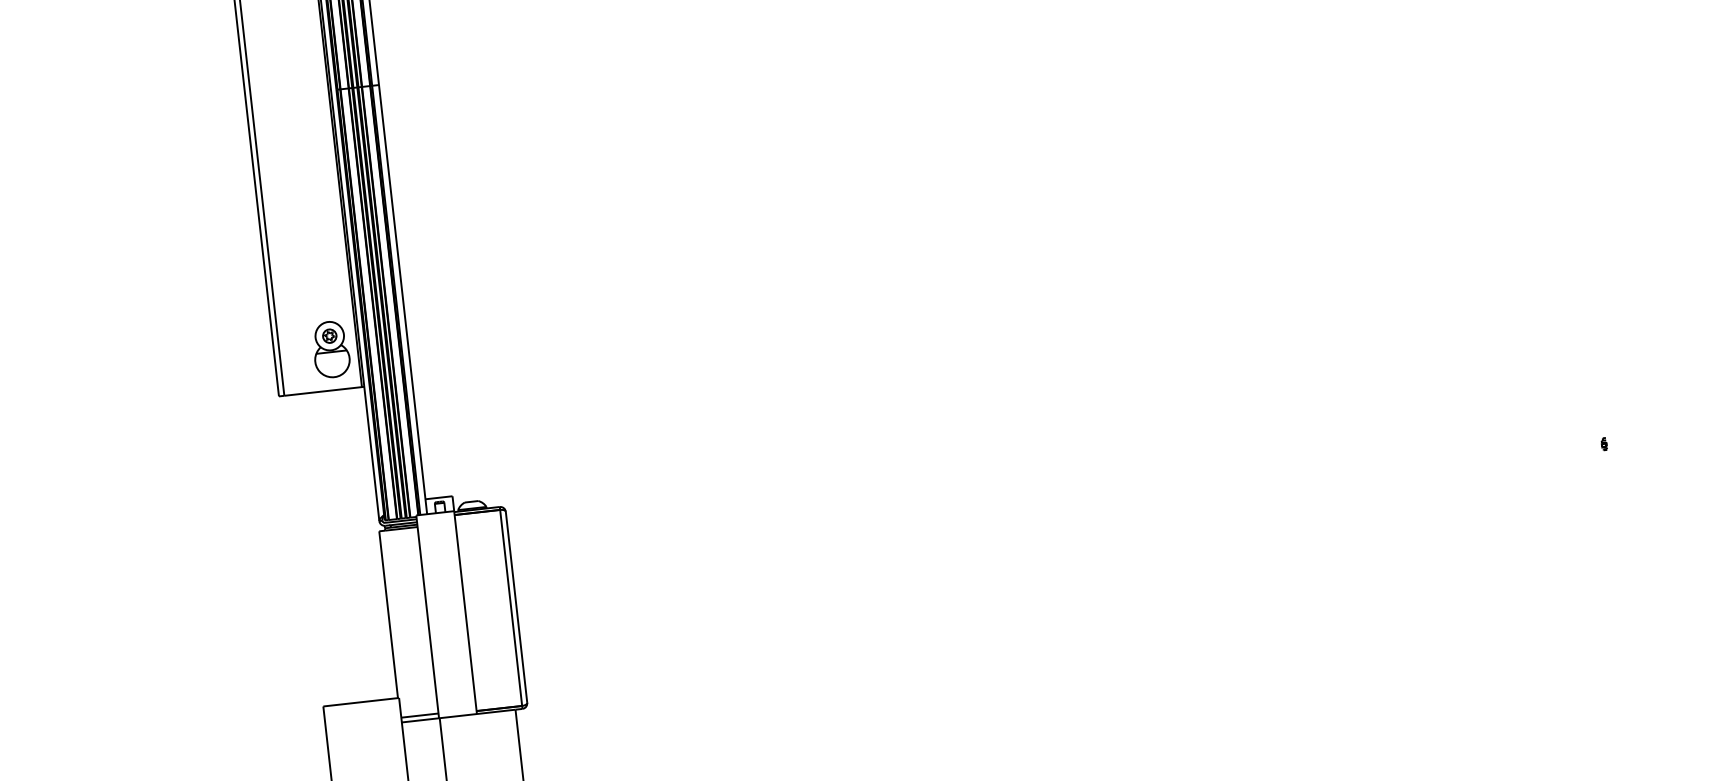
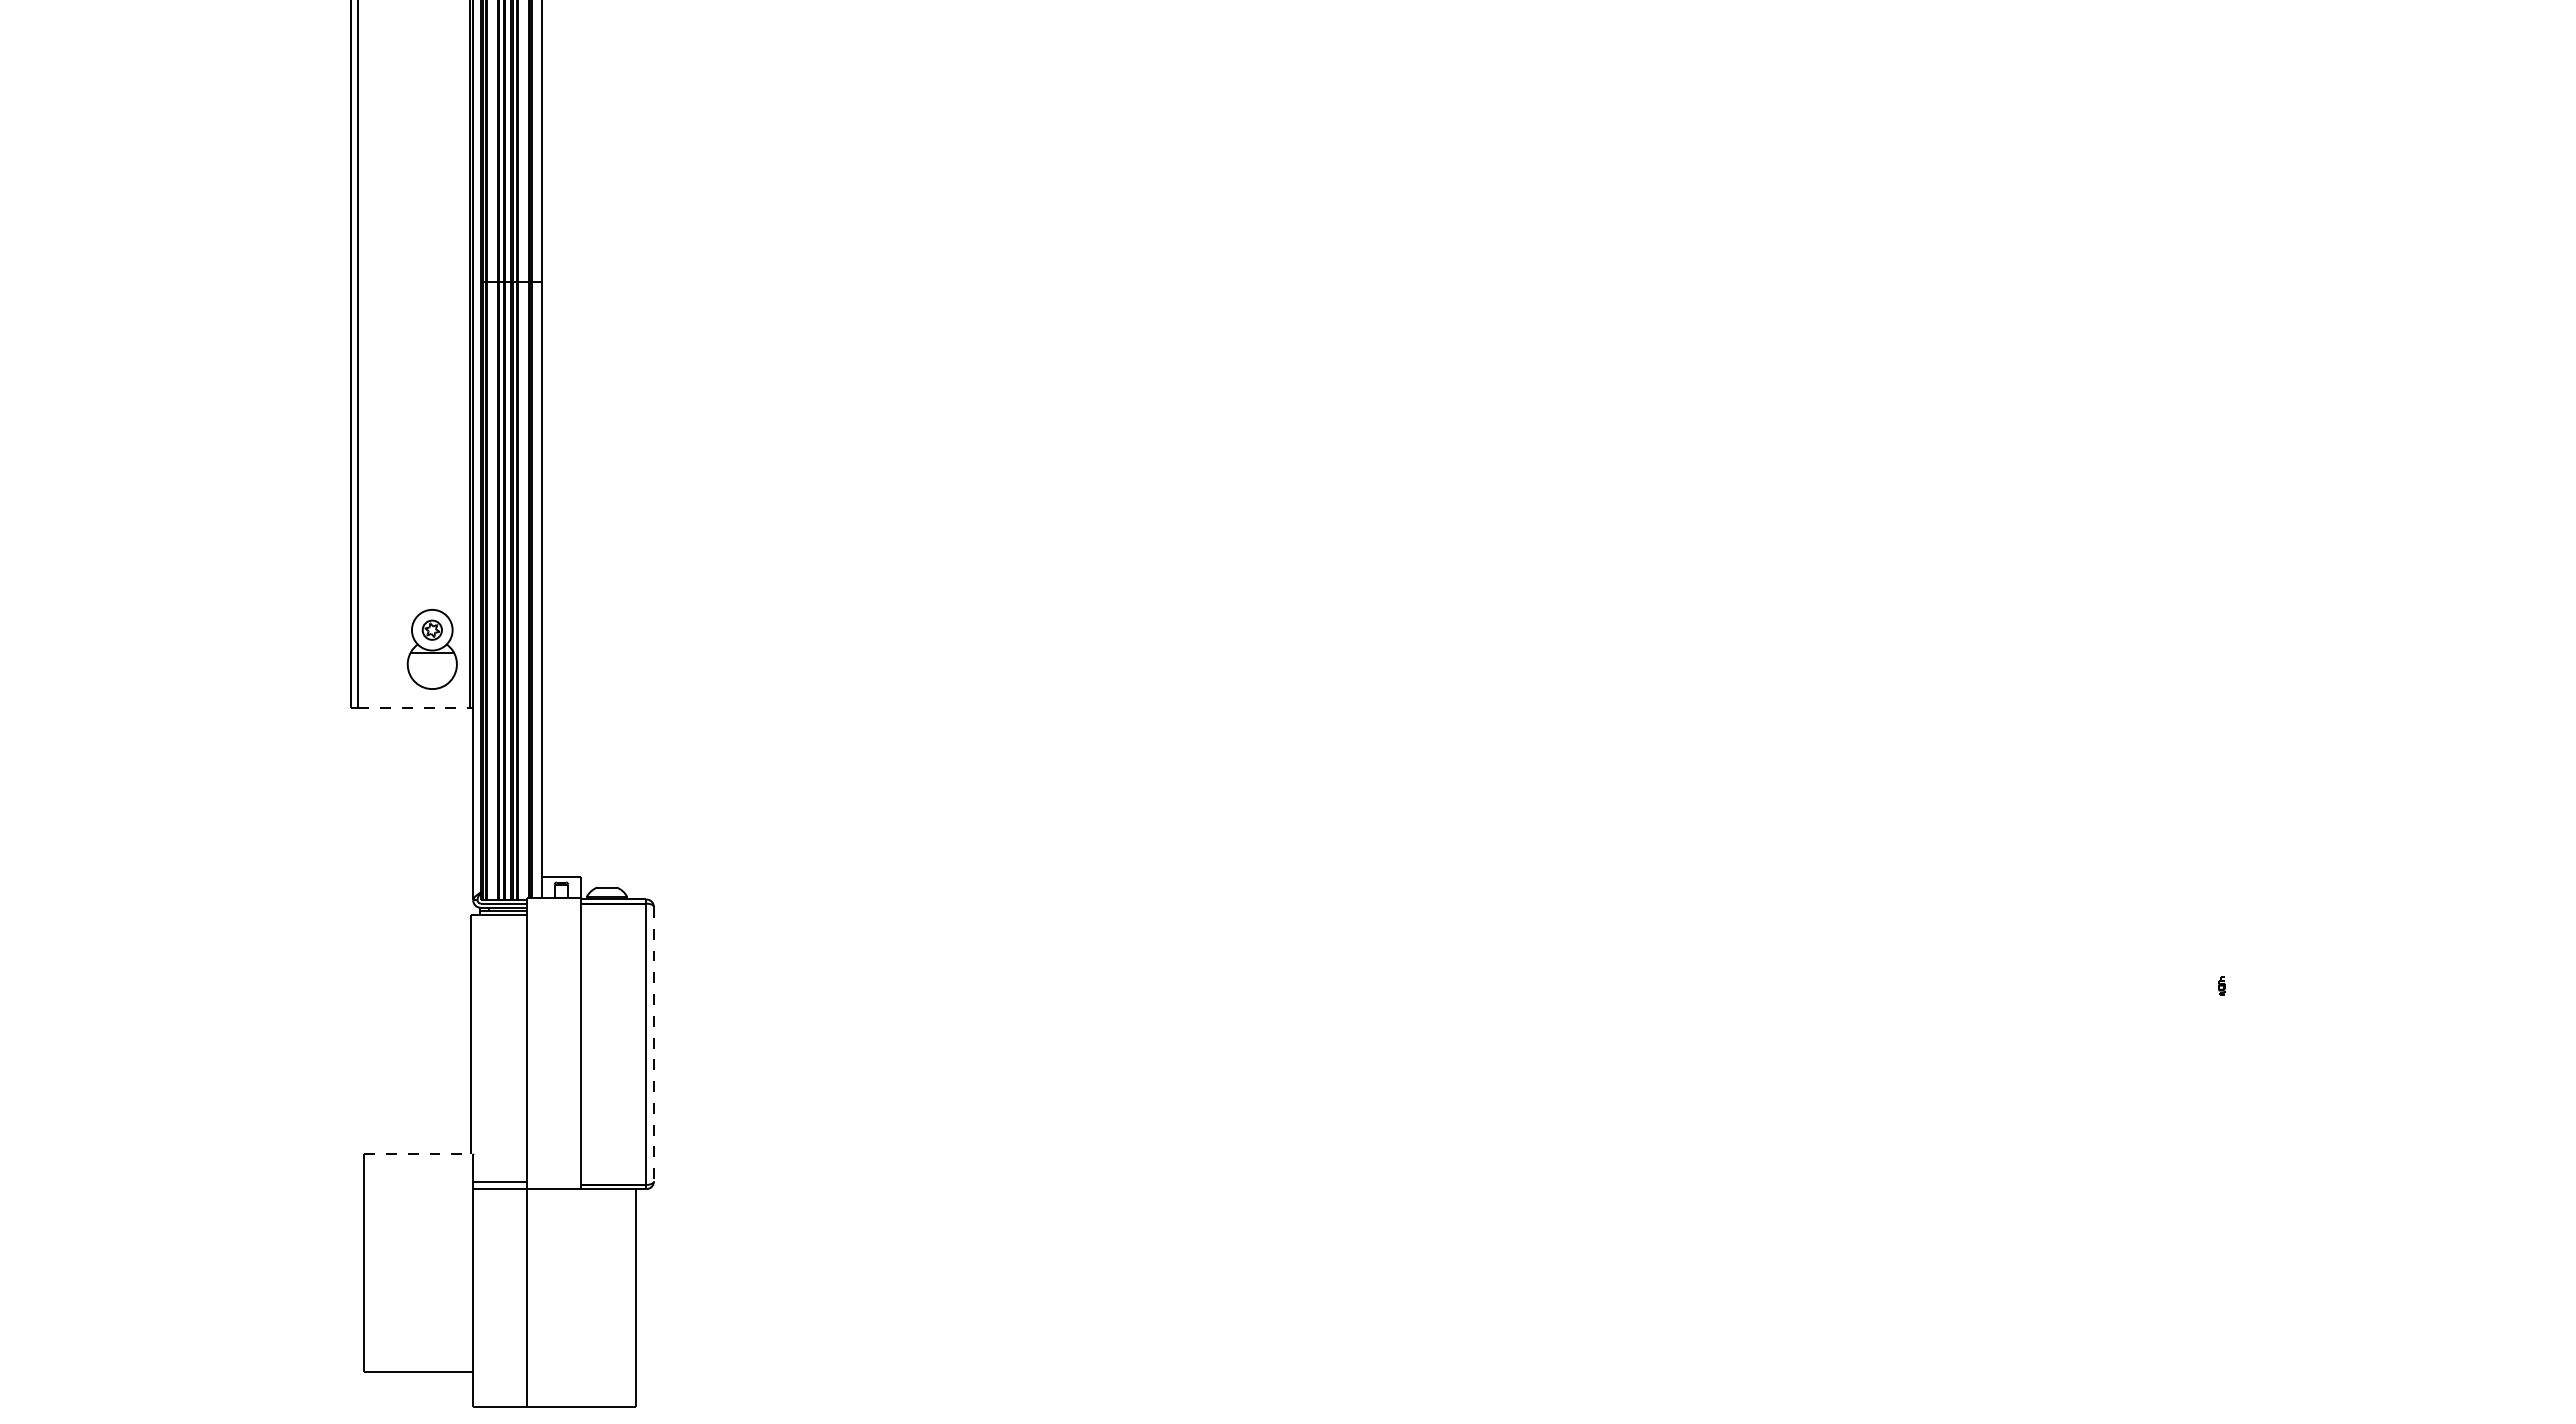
line: (323, 391) -> (414, 707), solid -> dashed
line: (516, 607) -> (653, 1044), solid -> dashed
line: (361, 702) -> (419, 1154), solid -> dashed

